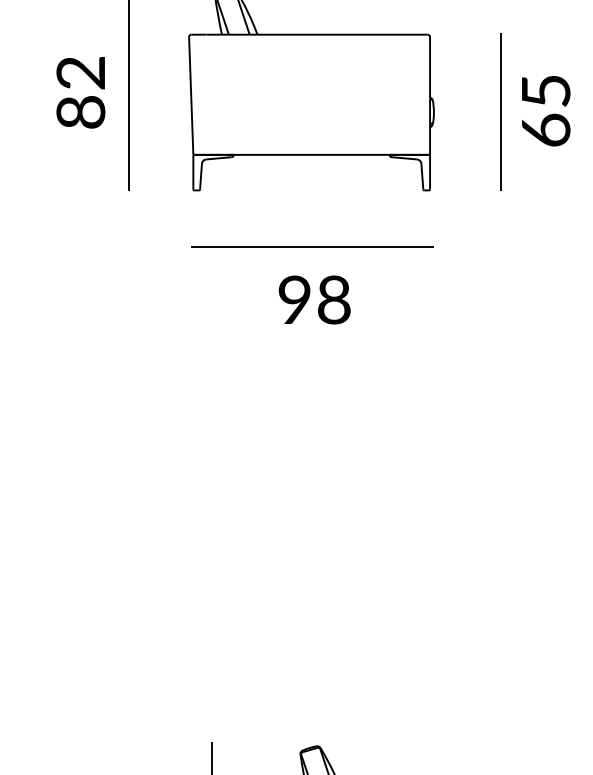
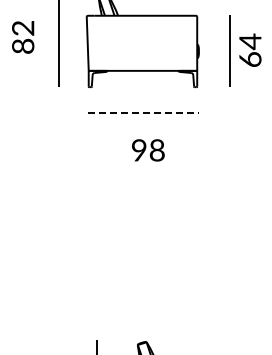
text: (546, 90) -> (250, 41), 65 -> 64
text: (81, 92) -> (23, 37), moved
line: (312, 247) -> (143, 113), solid -> dashed
text: (315, 300) -> (148, 150), moved

